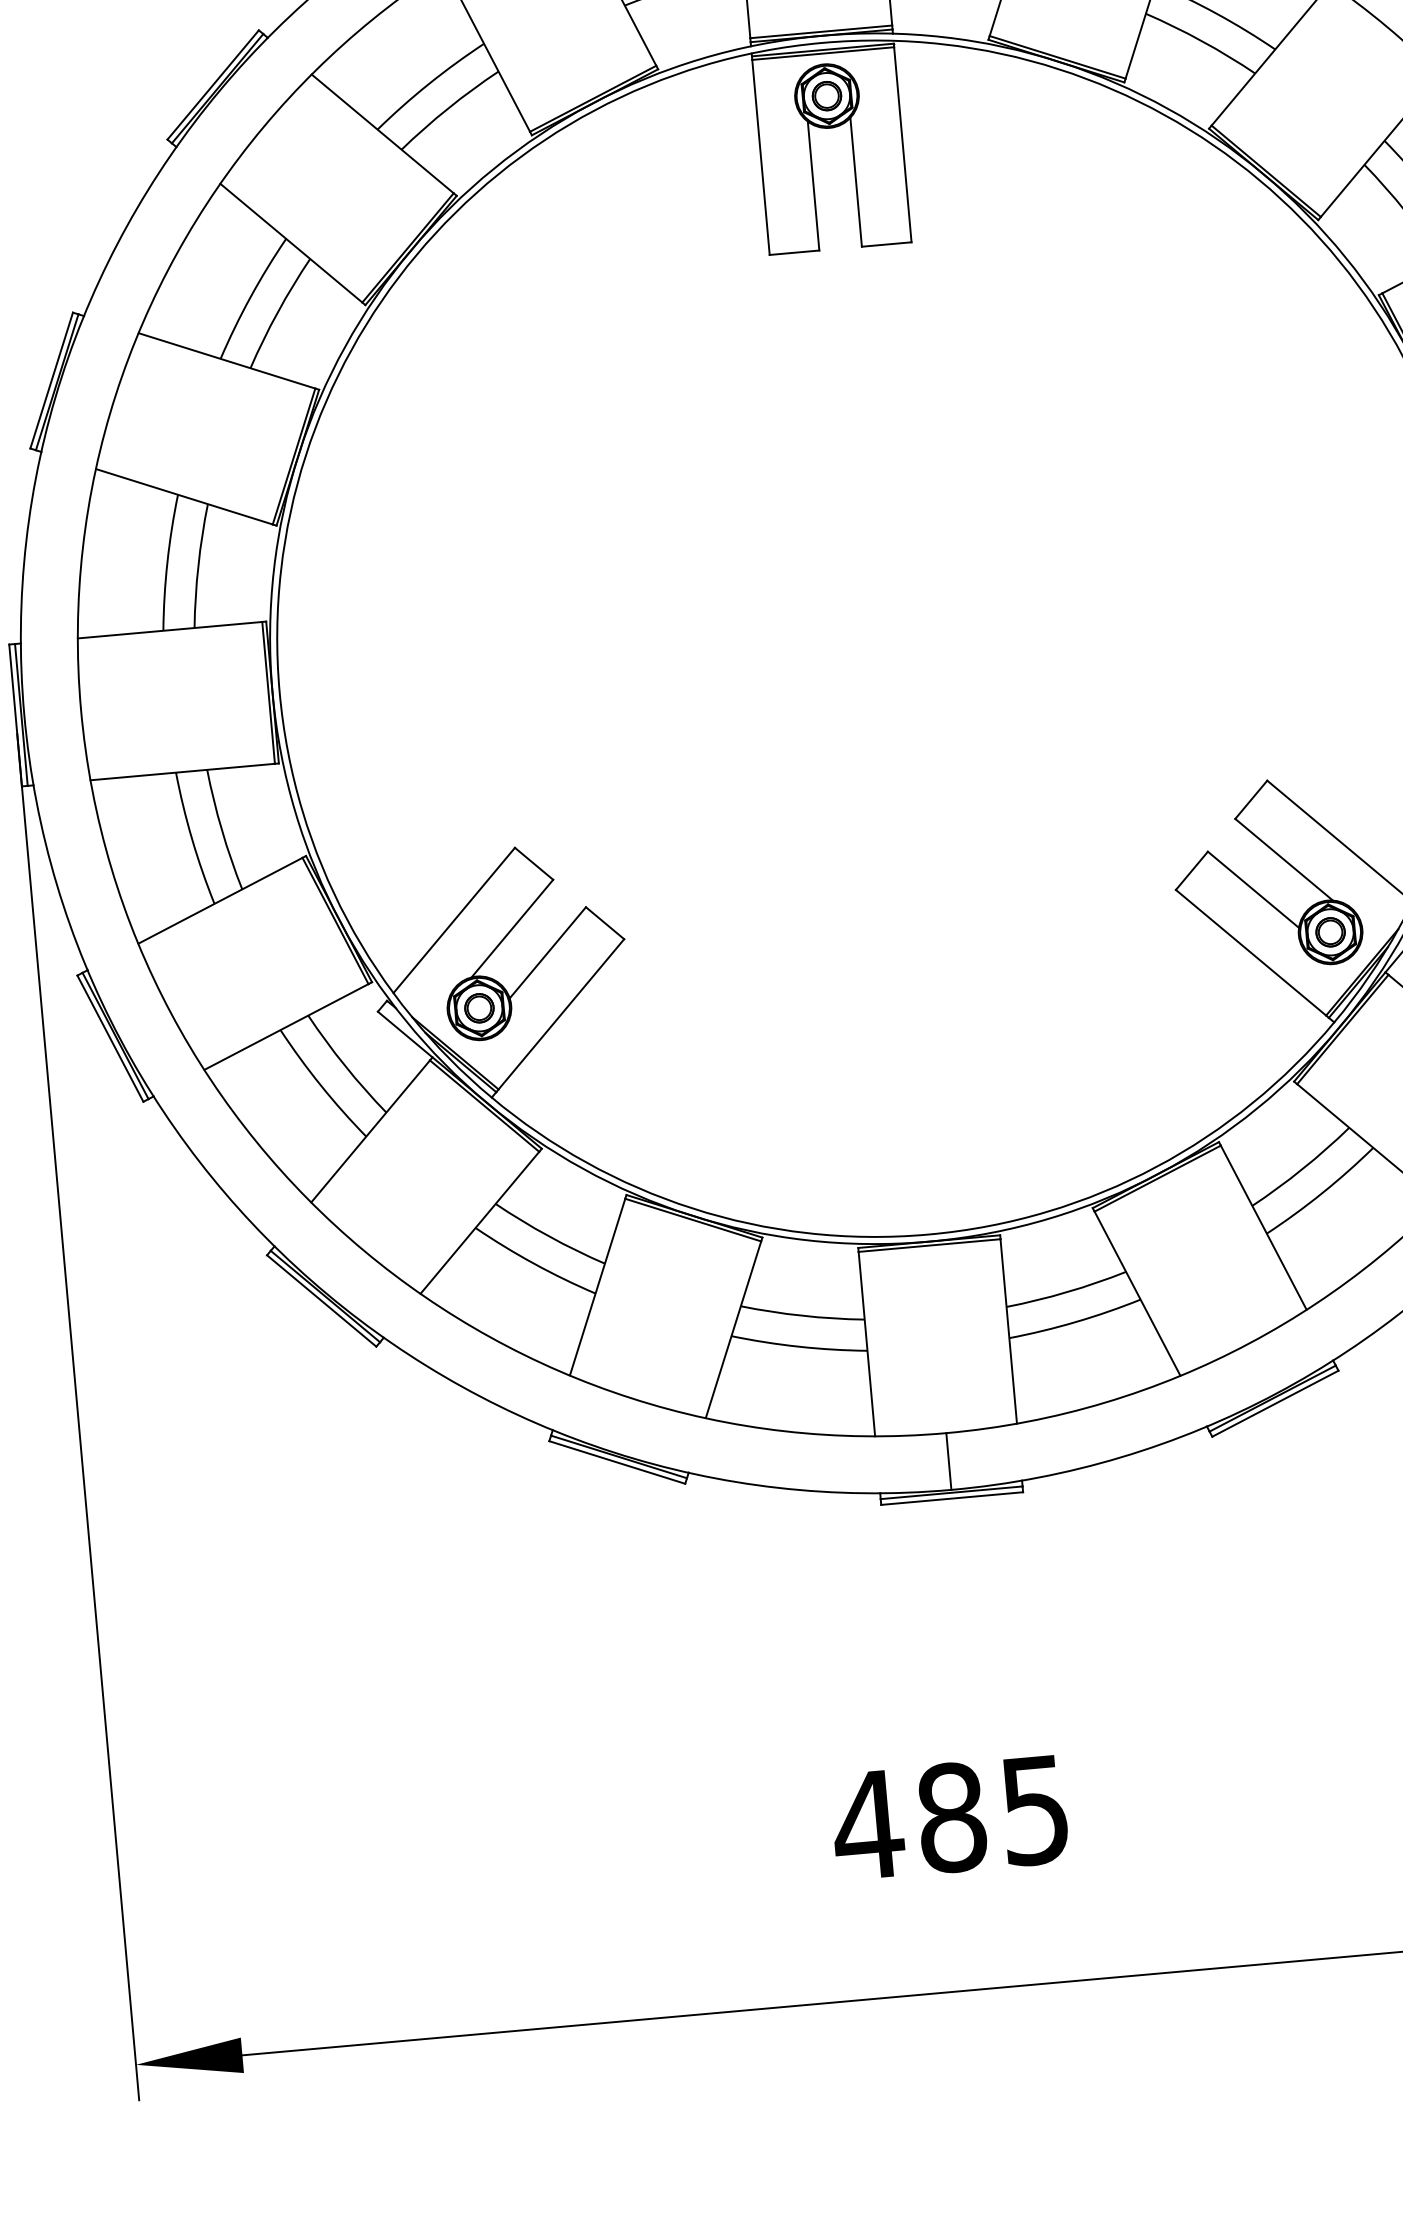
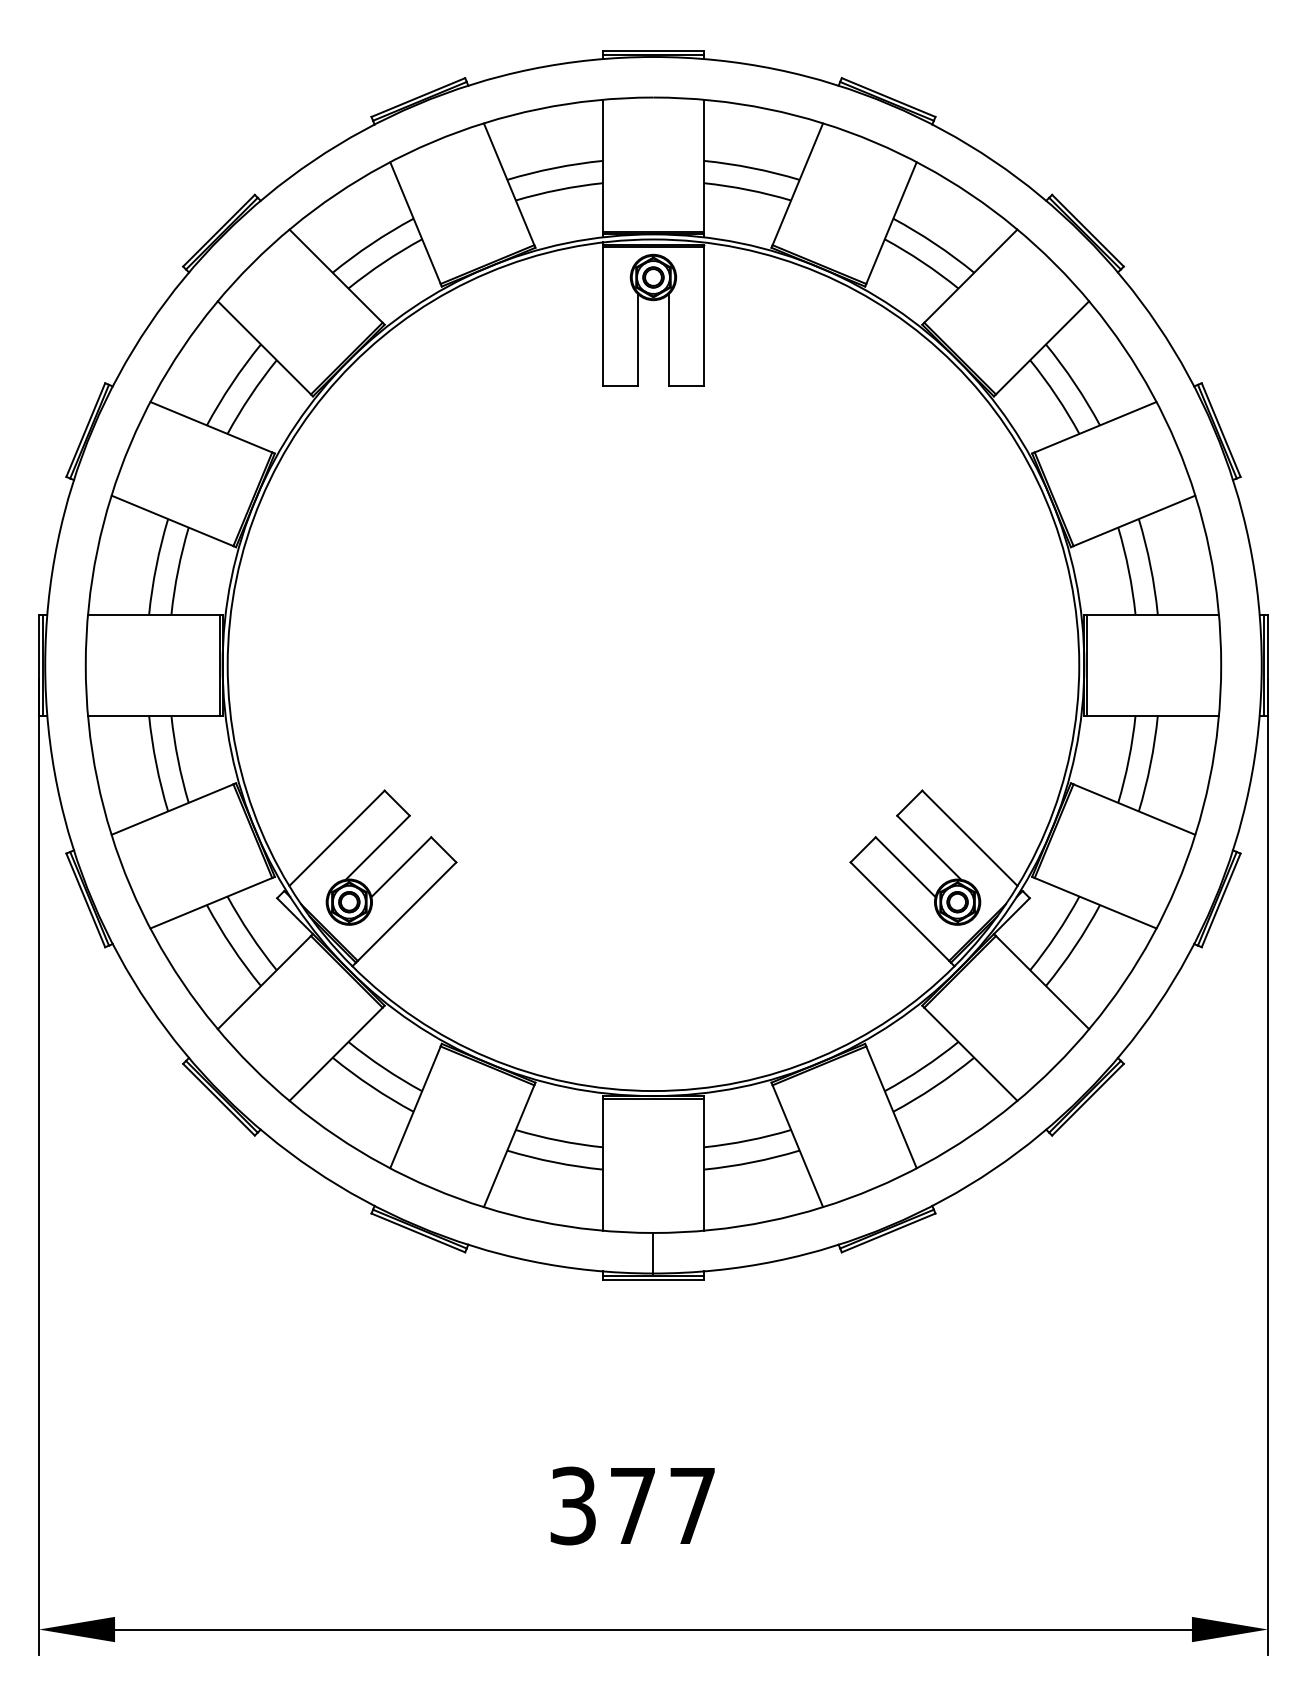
text: (949, 1817) -> (631, 1505), 485 -> 377

